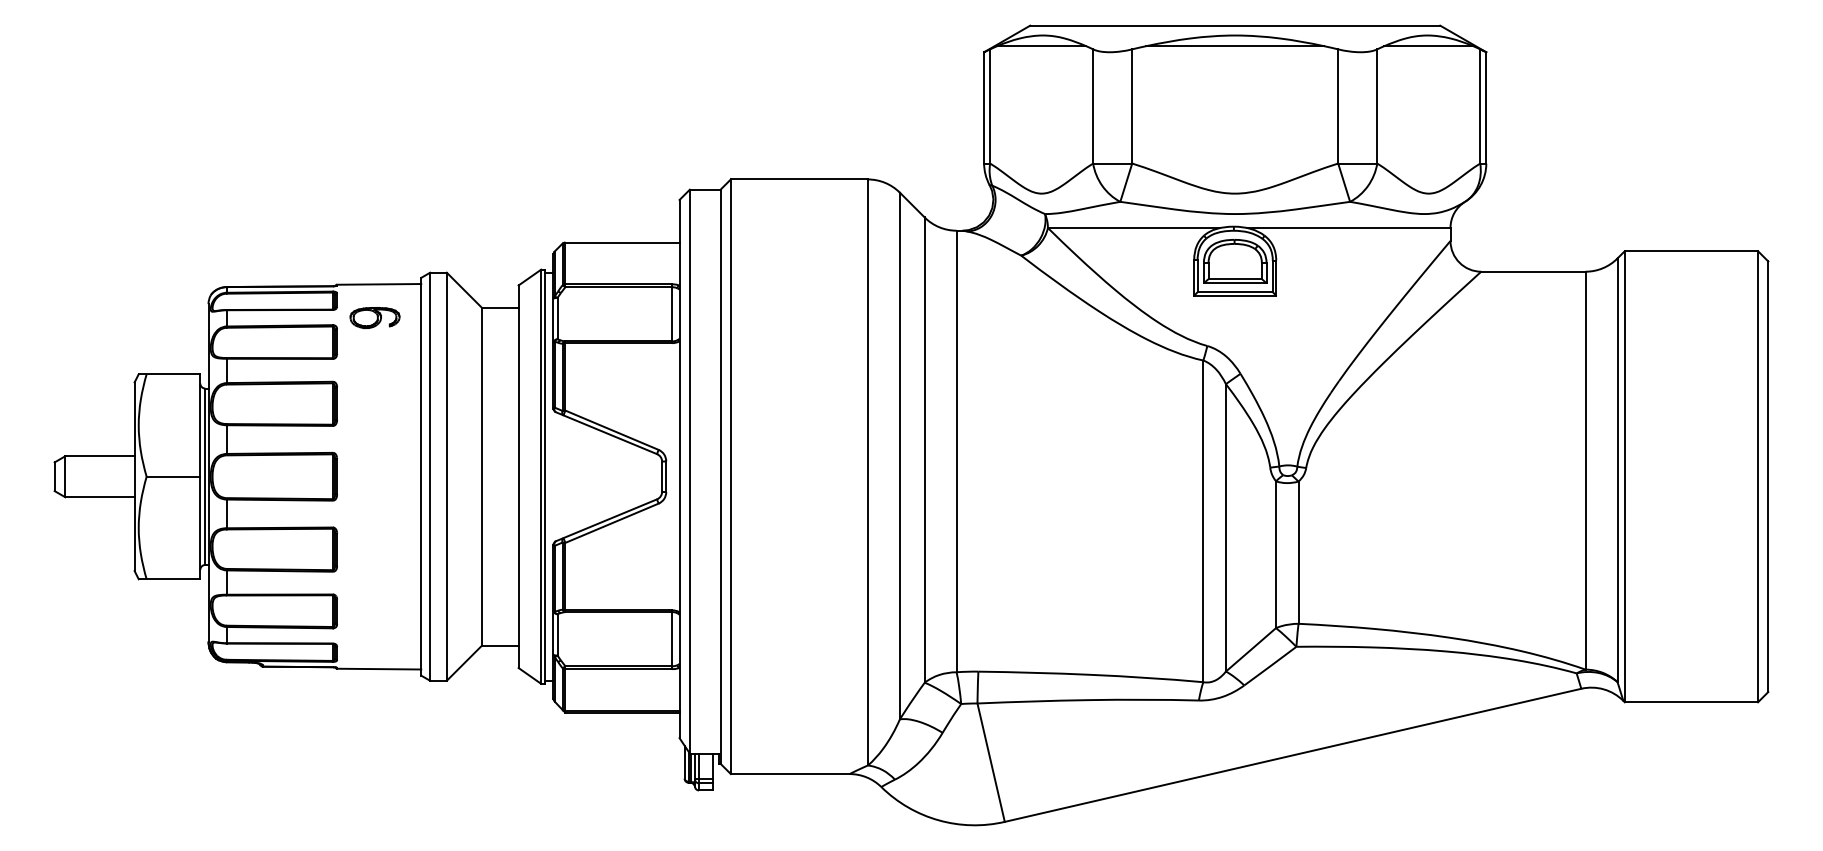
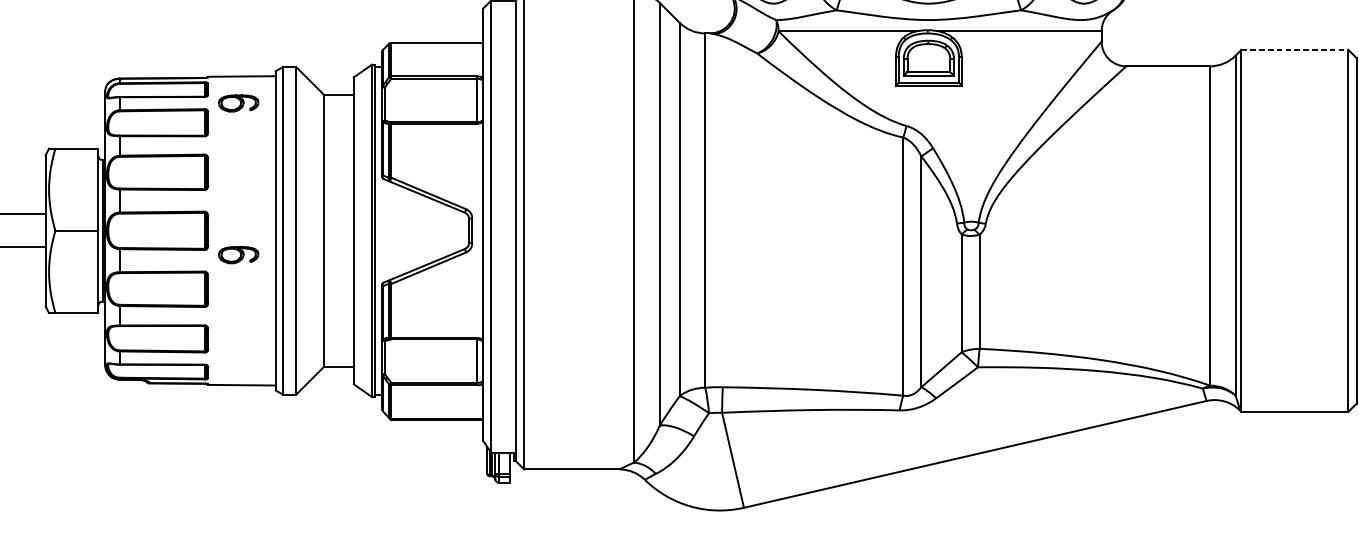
line: (1691, 251) -> (1294, 50), solid -> dashed
part: (374, 507) -> (238, 255), added

